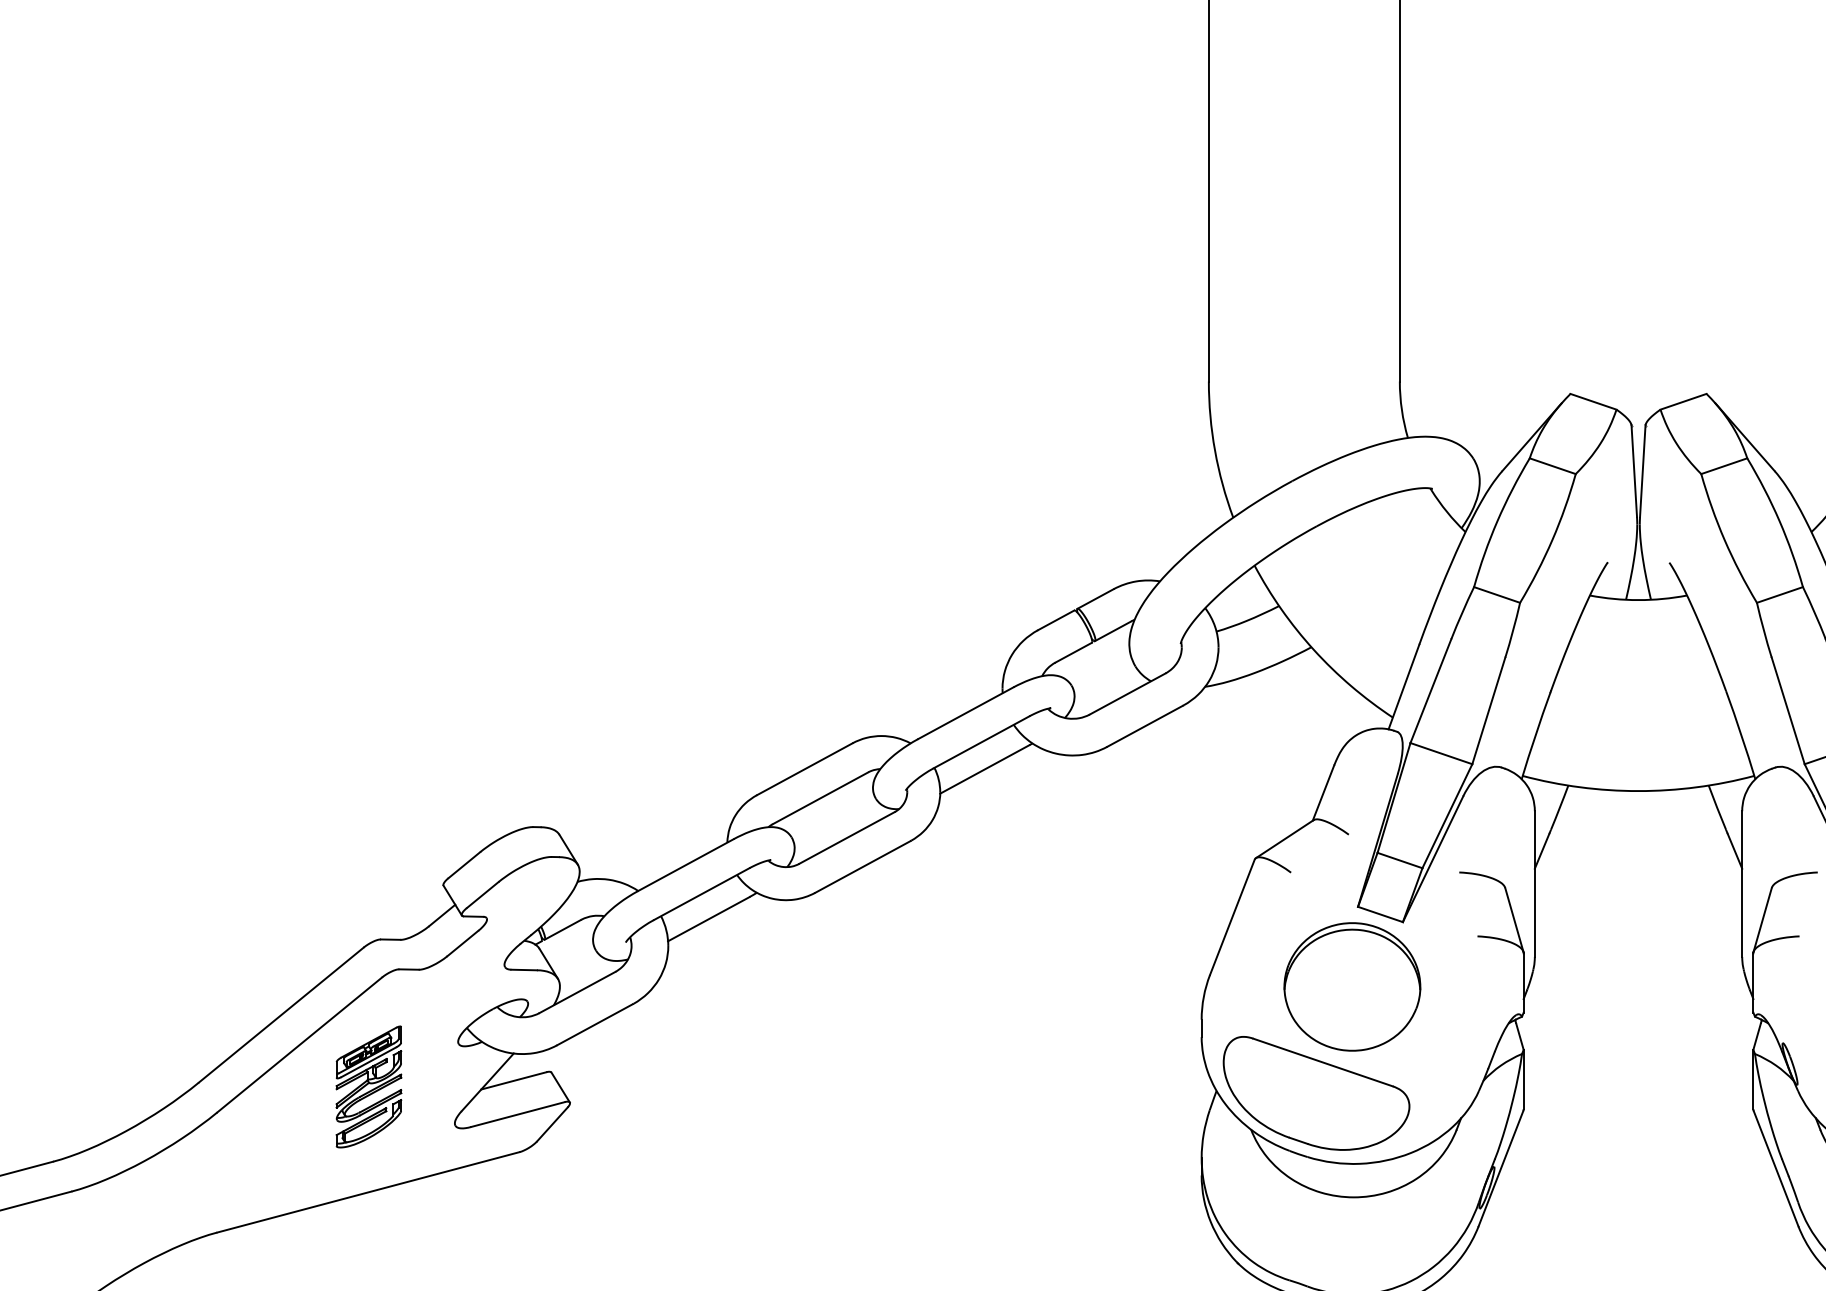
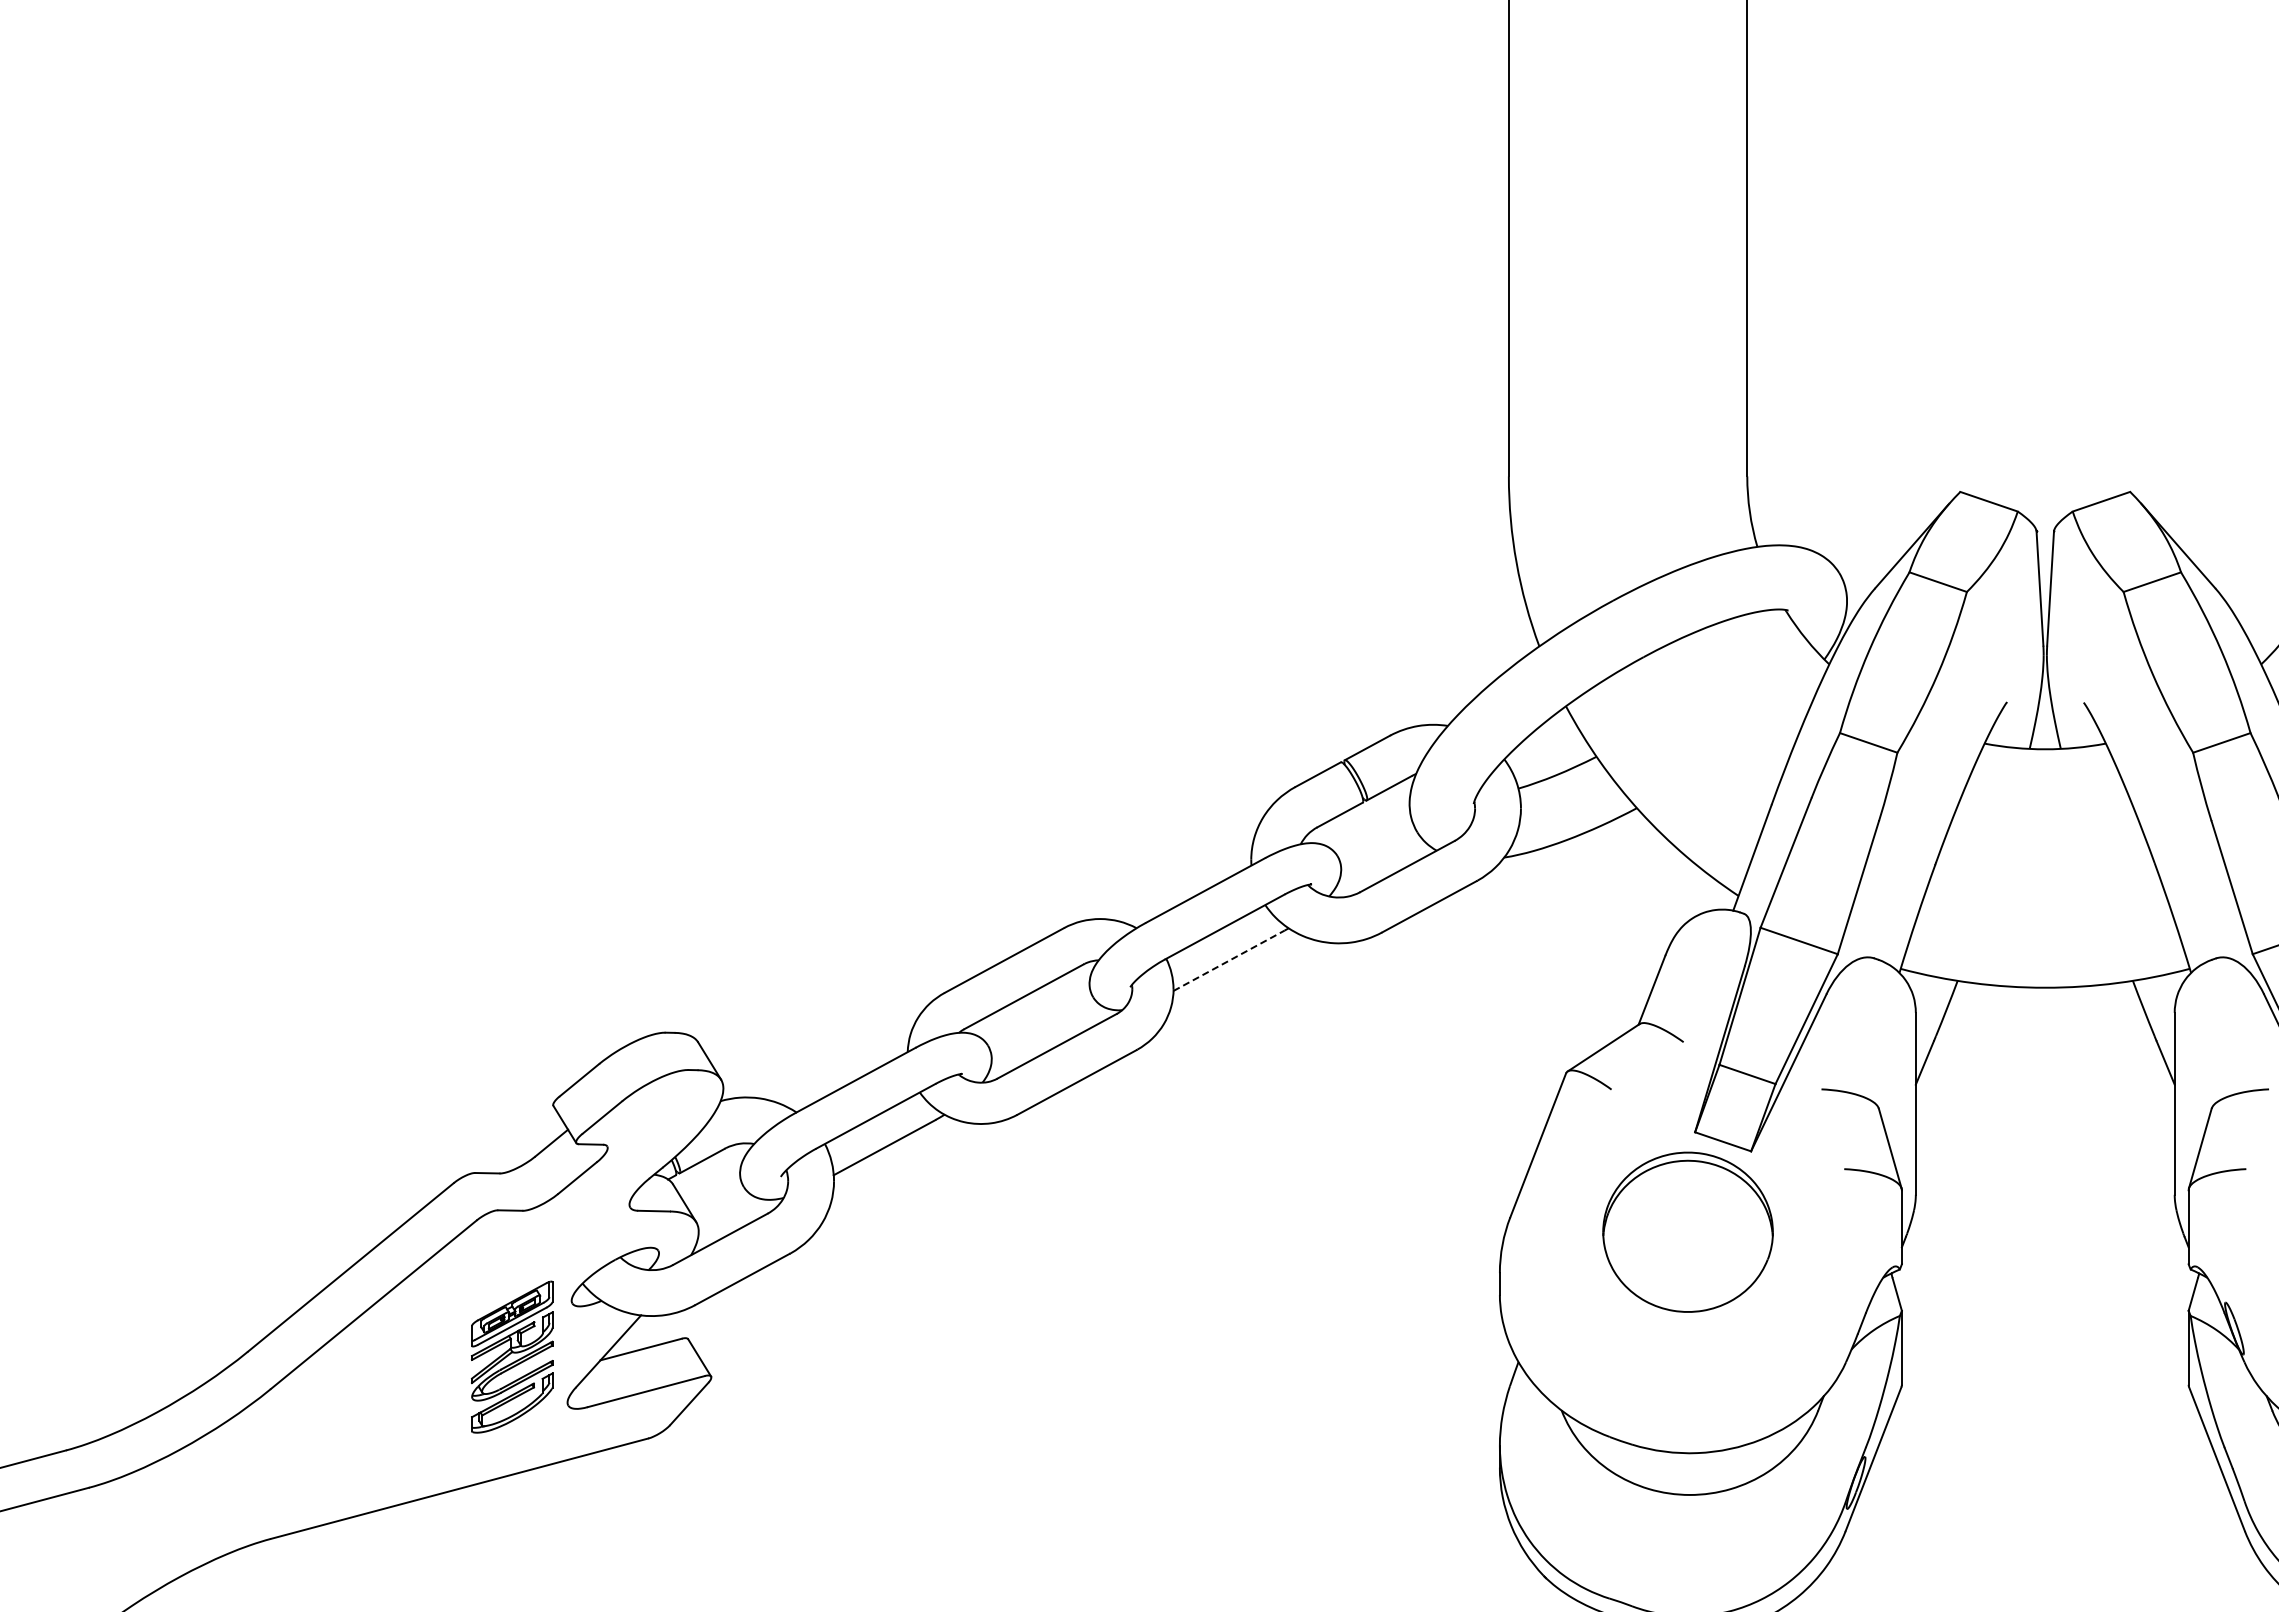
line: (985, 769) -> (1229, 960), solid -> dashed
part: (368, 1086) -> (511, 1356), moved
part: (1316, 1092) -> (1643, 1364), removed

